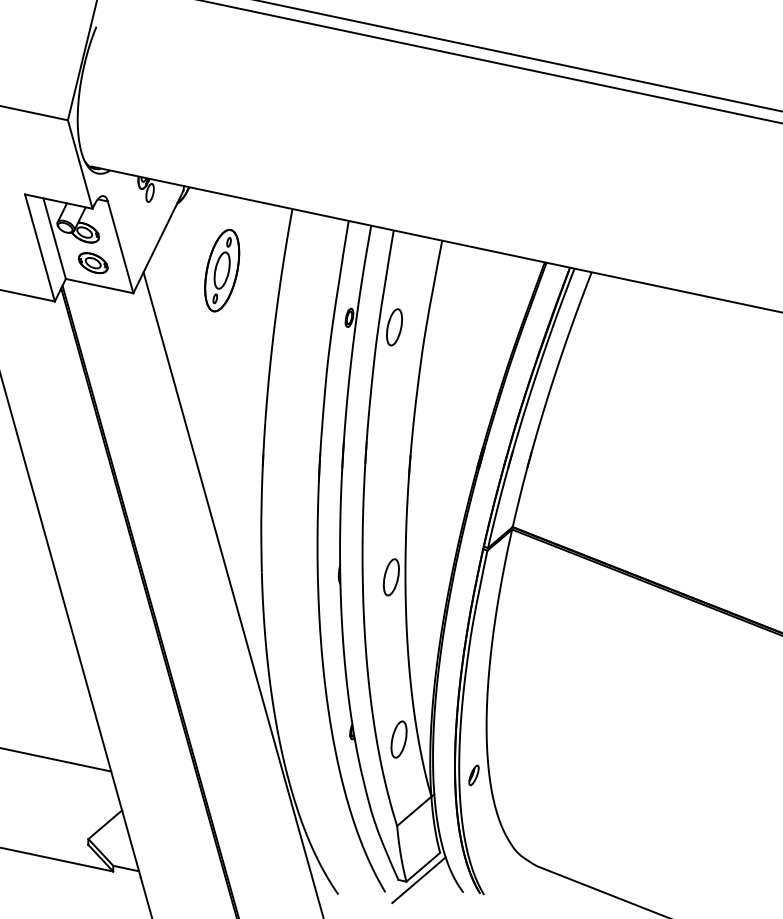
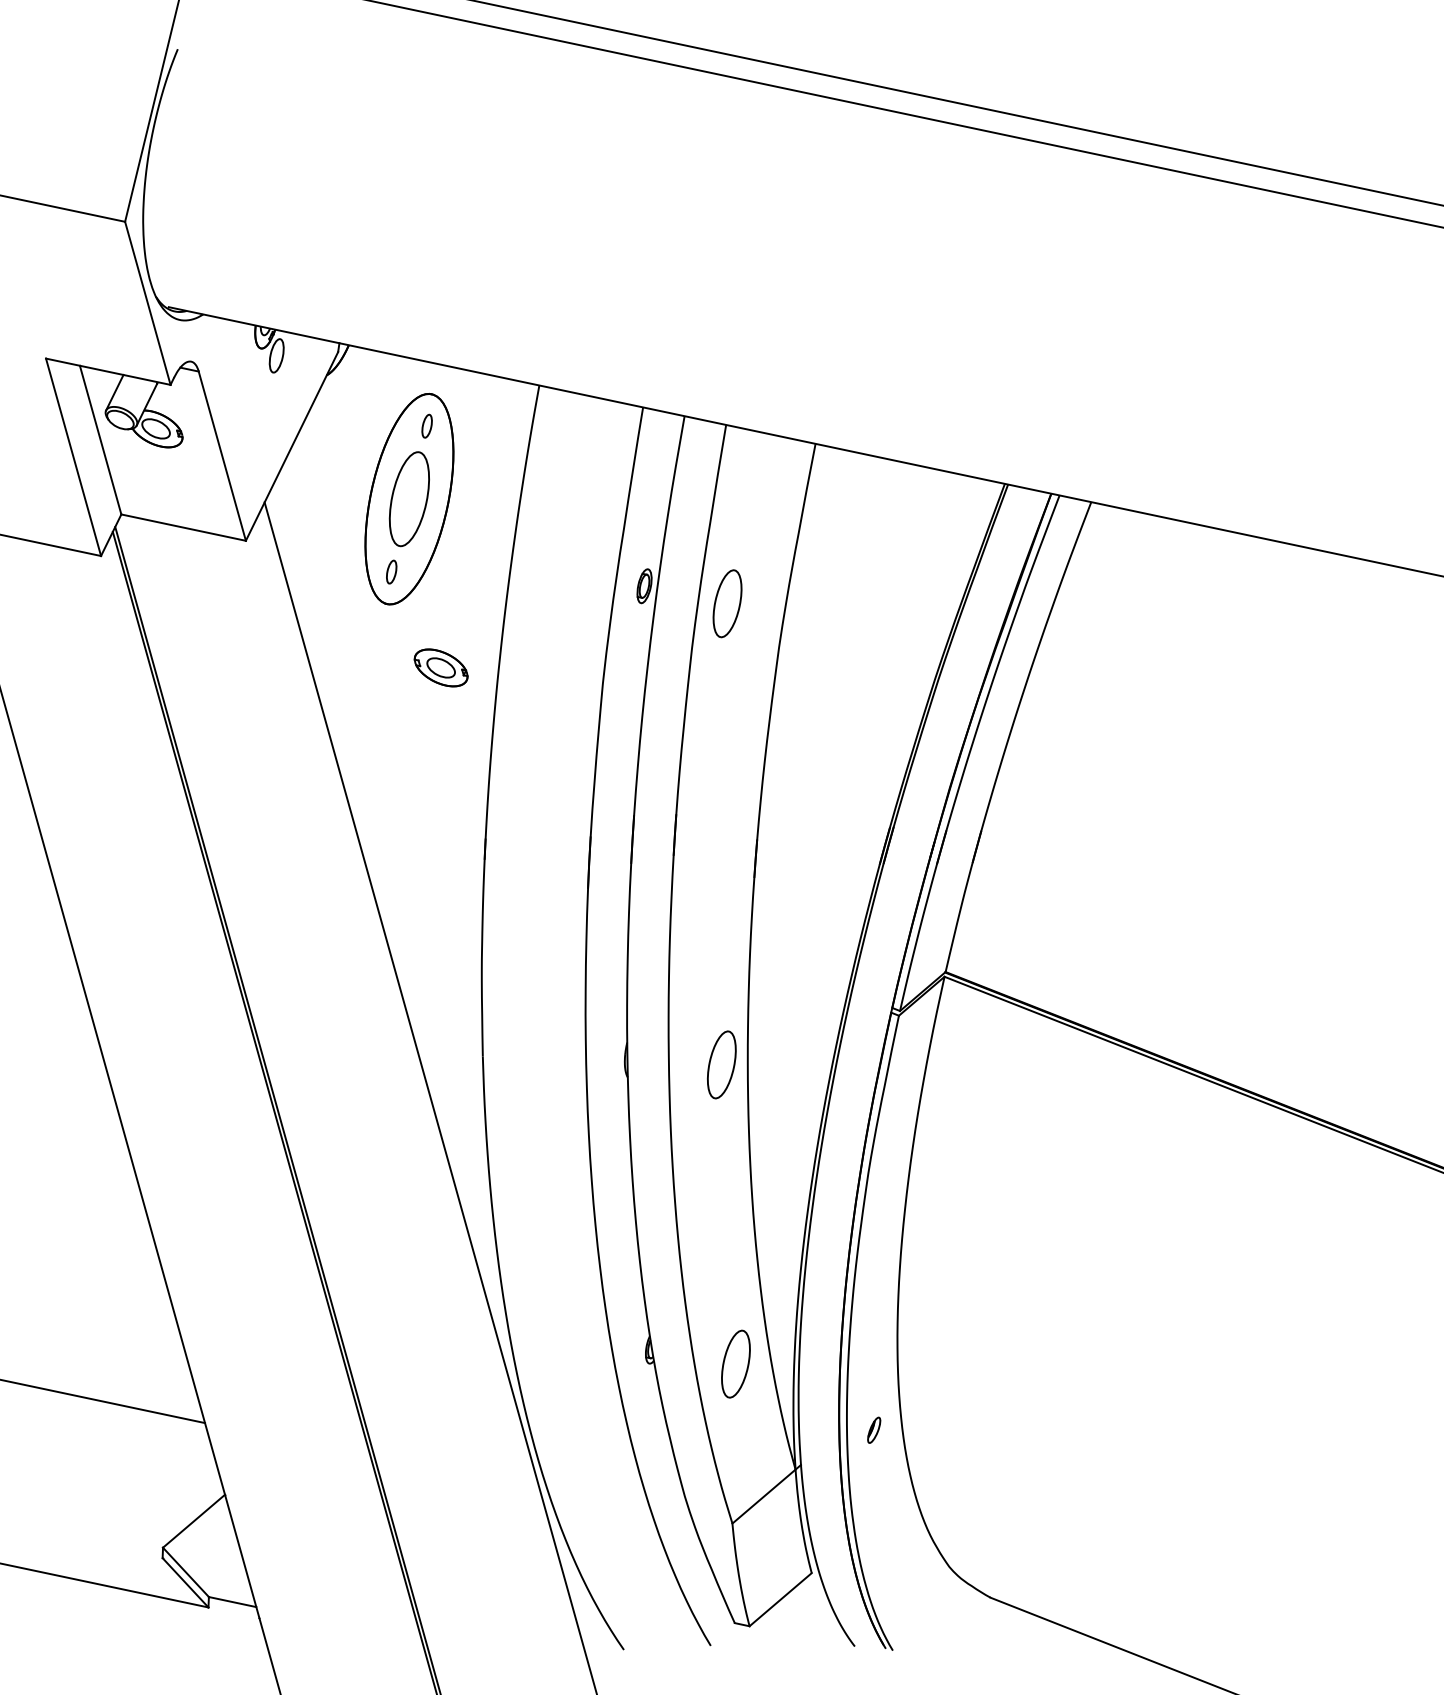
part: (93, 263) -> (441, 668), moved
part: (222, 270) -> (410, 498), size x1.4
part: (473, 775) -> (873, 1430), size x0.7
line: (418, 880) -> (771, 1624), removed

